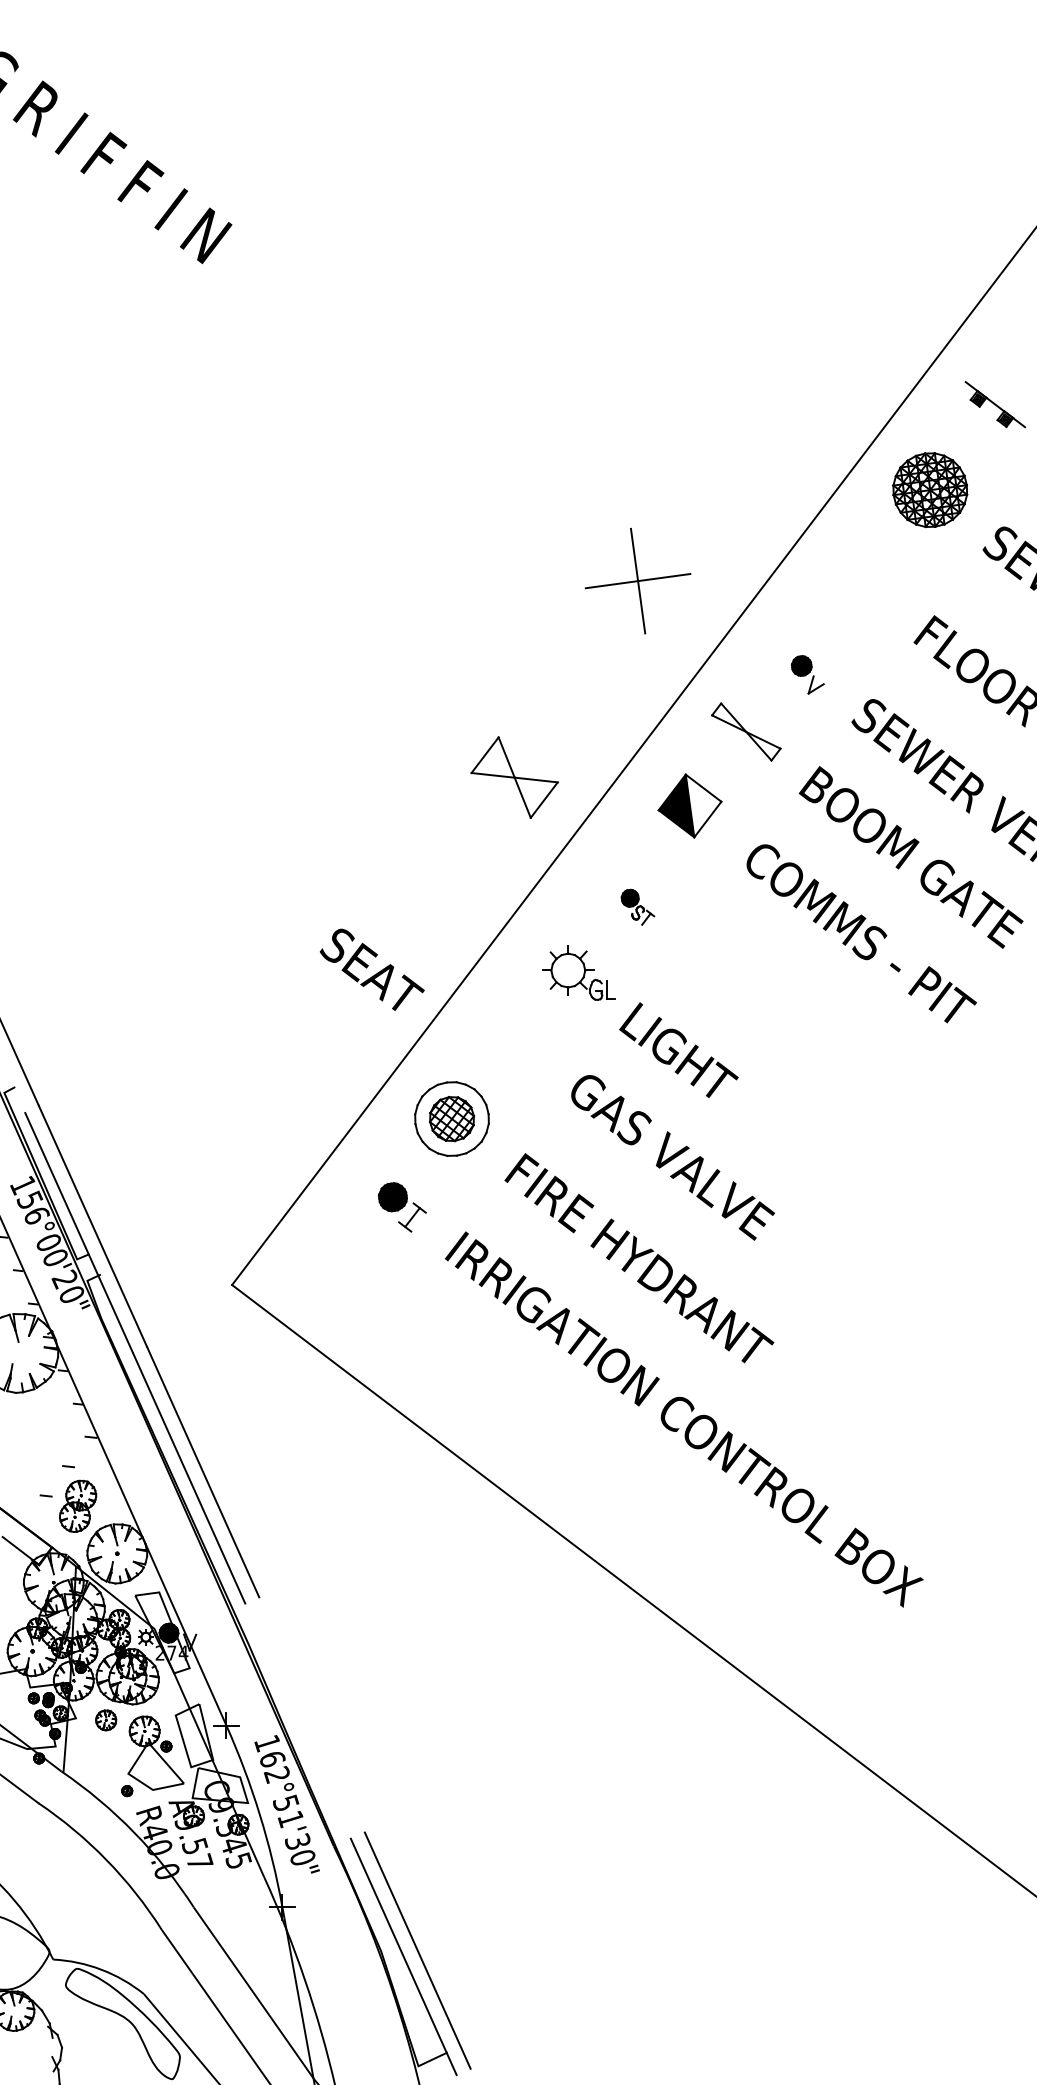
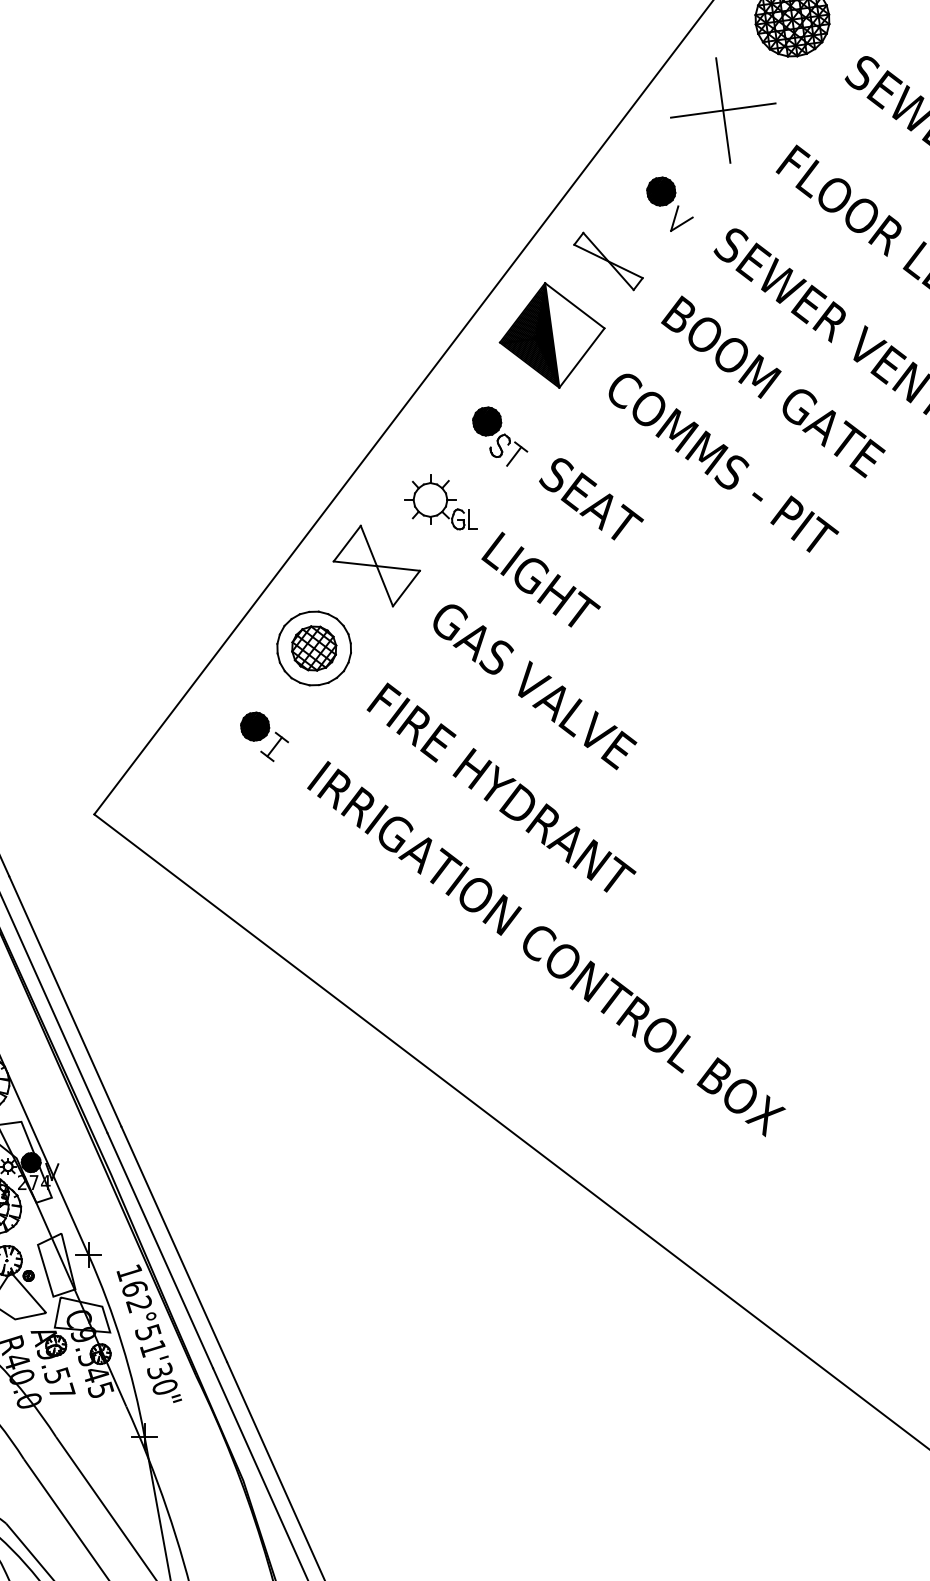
part: (637, 580) -> (722, 109), moved
part: (807, 674) -> (669, 203), size x1.43
part: (514, 777) -> (376, 565), moved
part: (689, 805) -> (551, 334), size x1.67
part: (637, 907) -> (499, 436), size x1.67
text: (371, 969) -> (590, 498), moved
line: (311, 1714) -> (173, 1243), added
line: (297, 1720) -> (159, 1249), added

